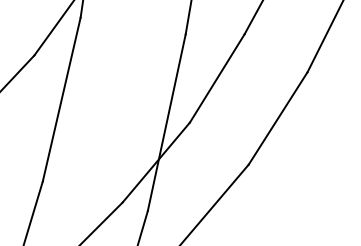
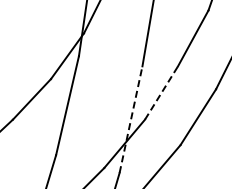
line: (217, 77) -> (161, 92), solid -> dashed
line: (167, 122) -> (131, 119), solid -> dashed

